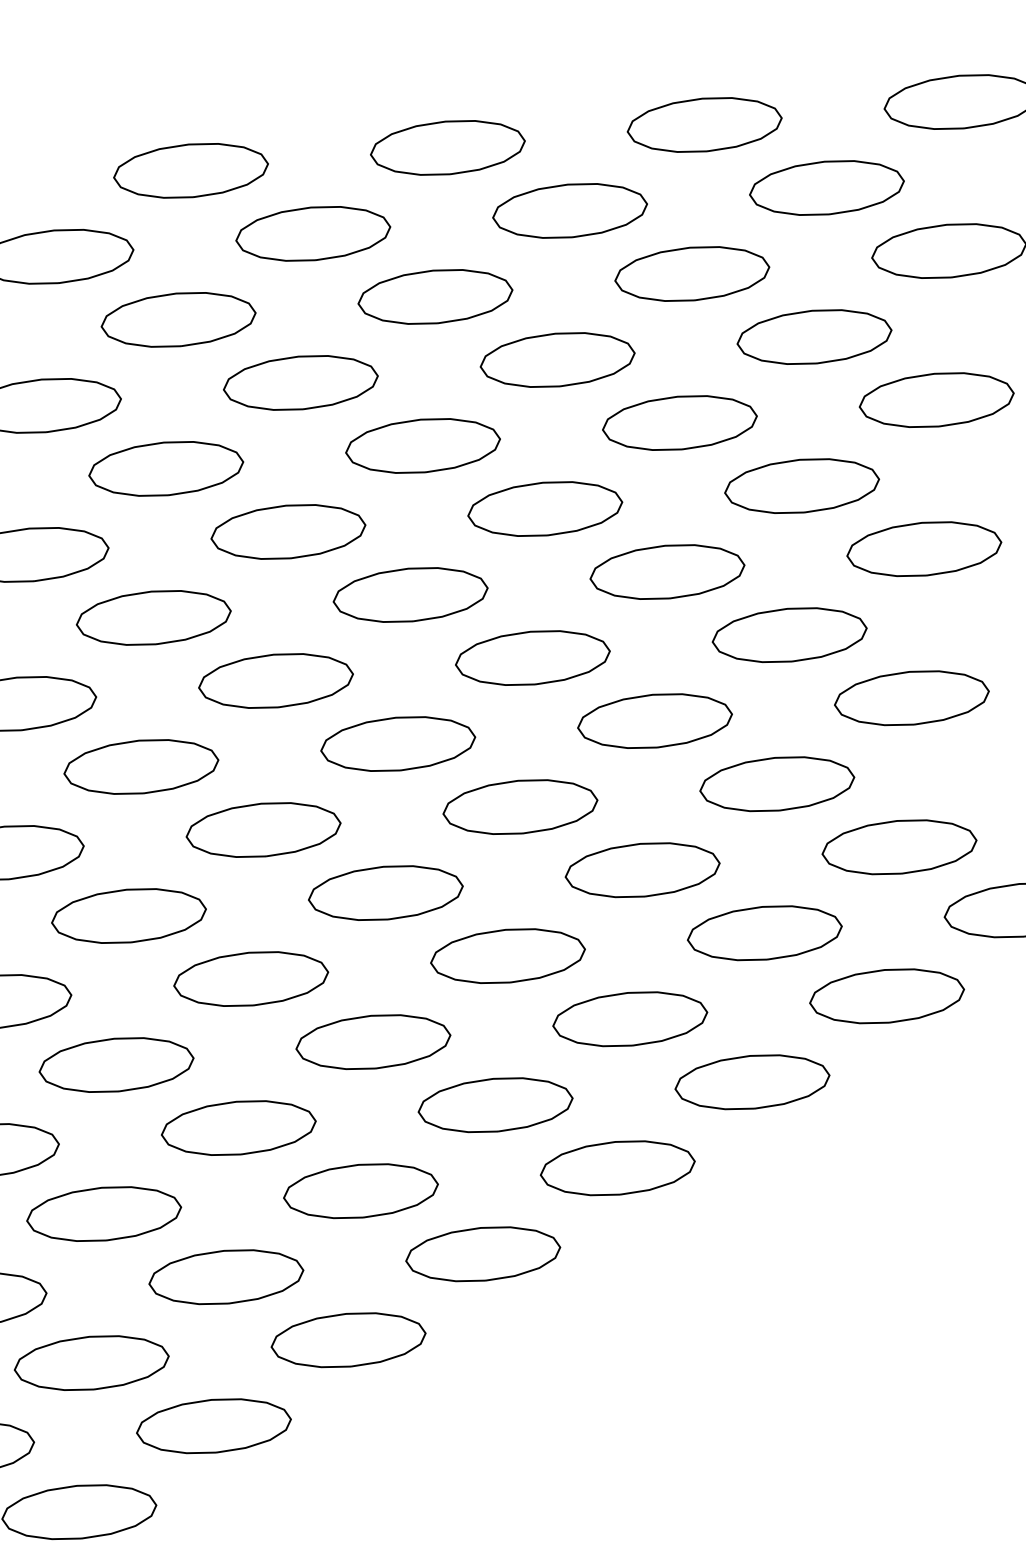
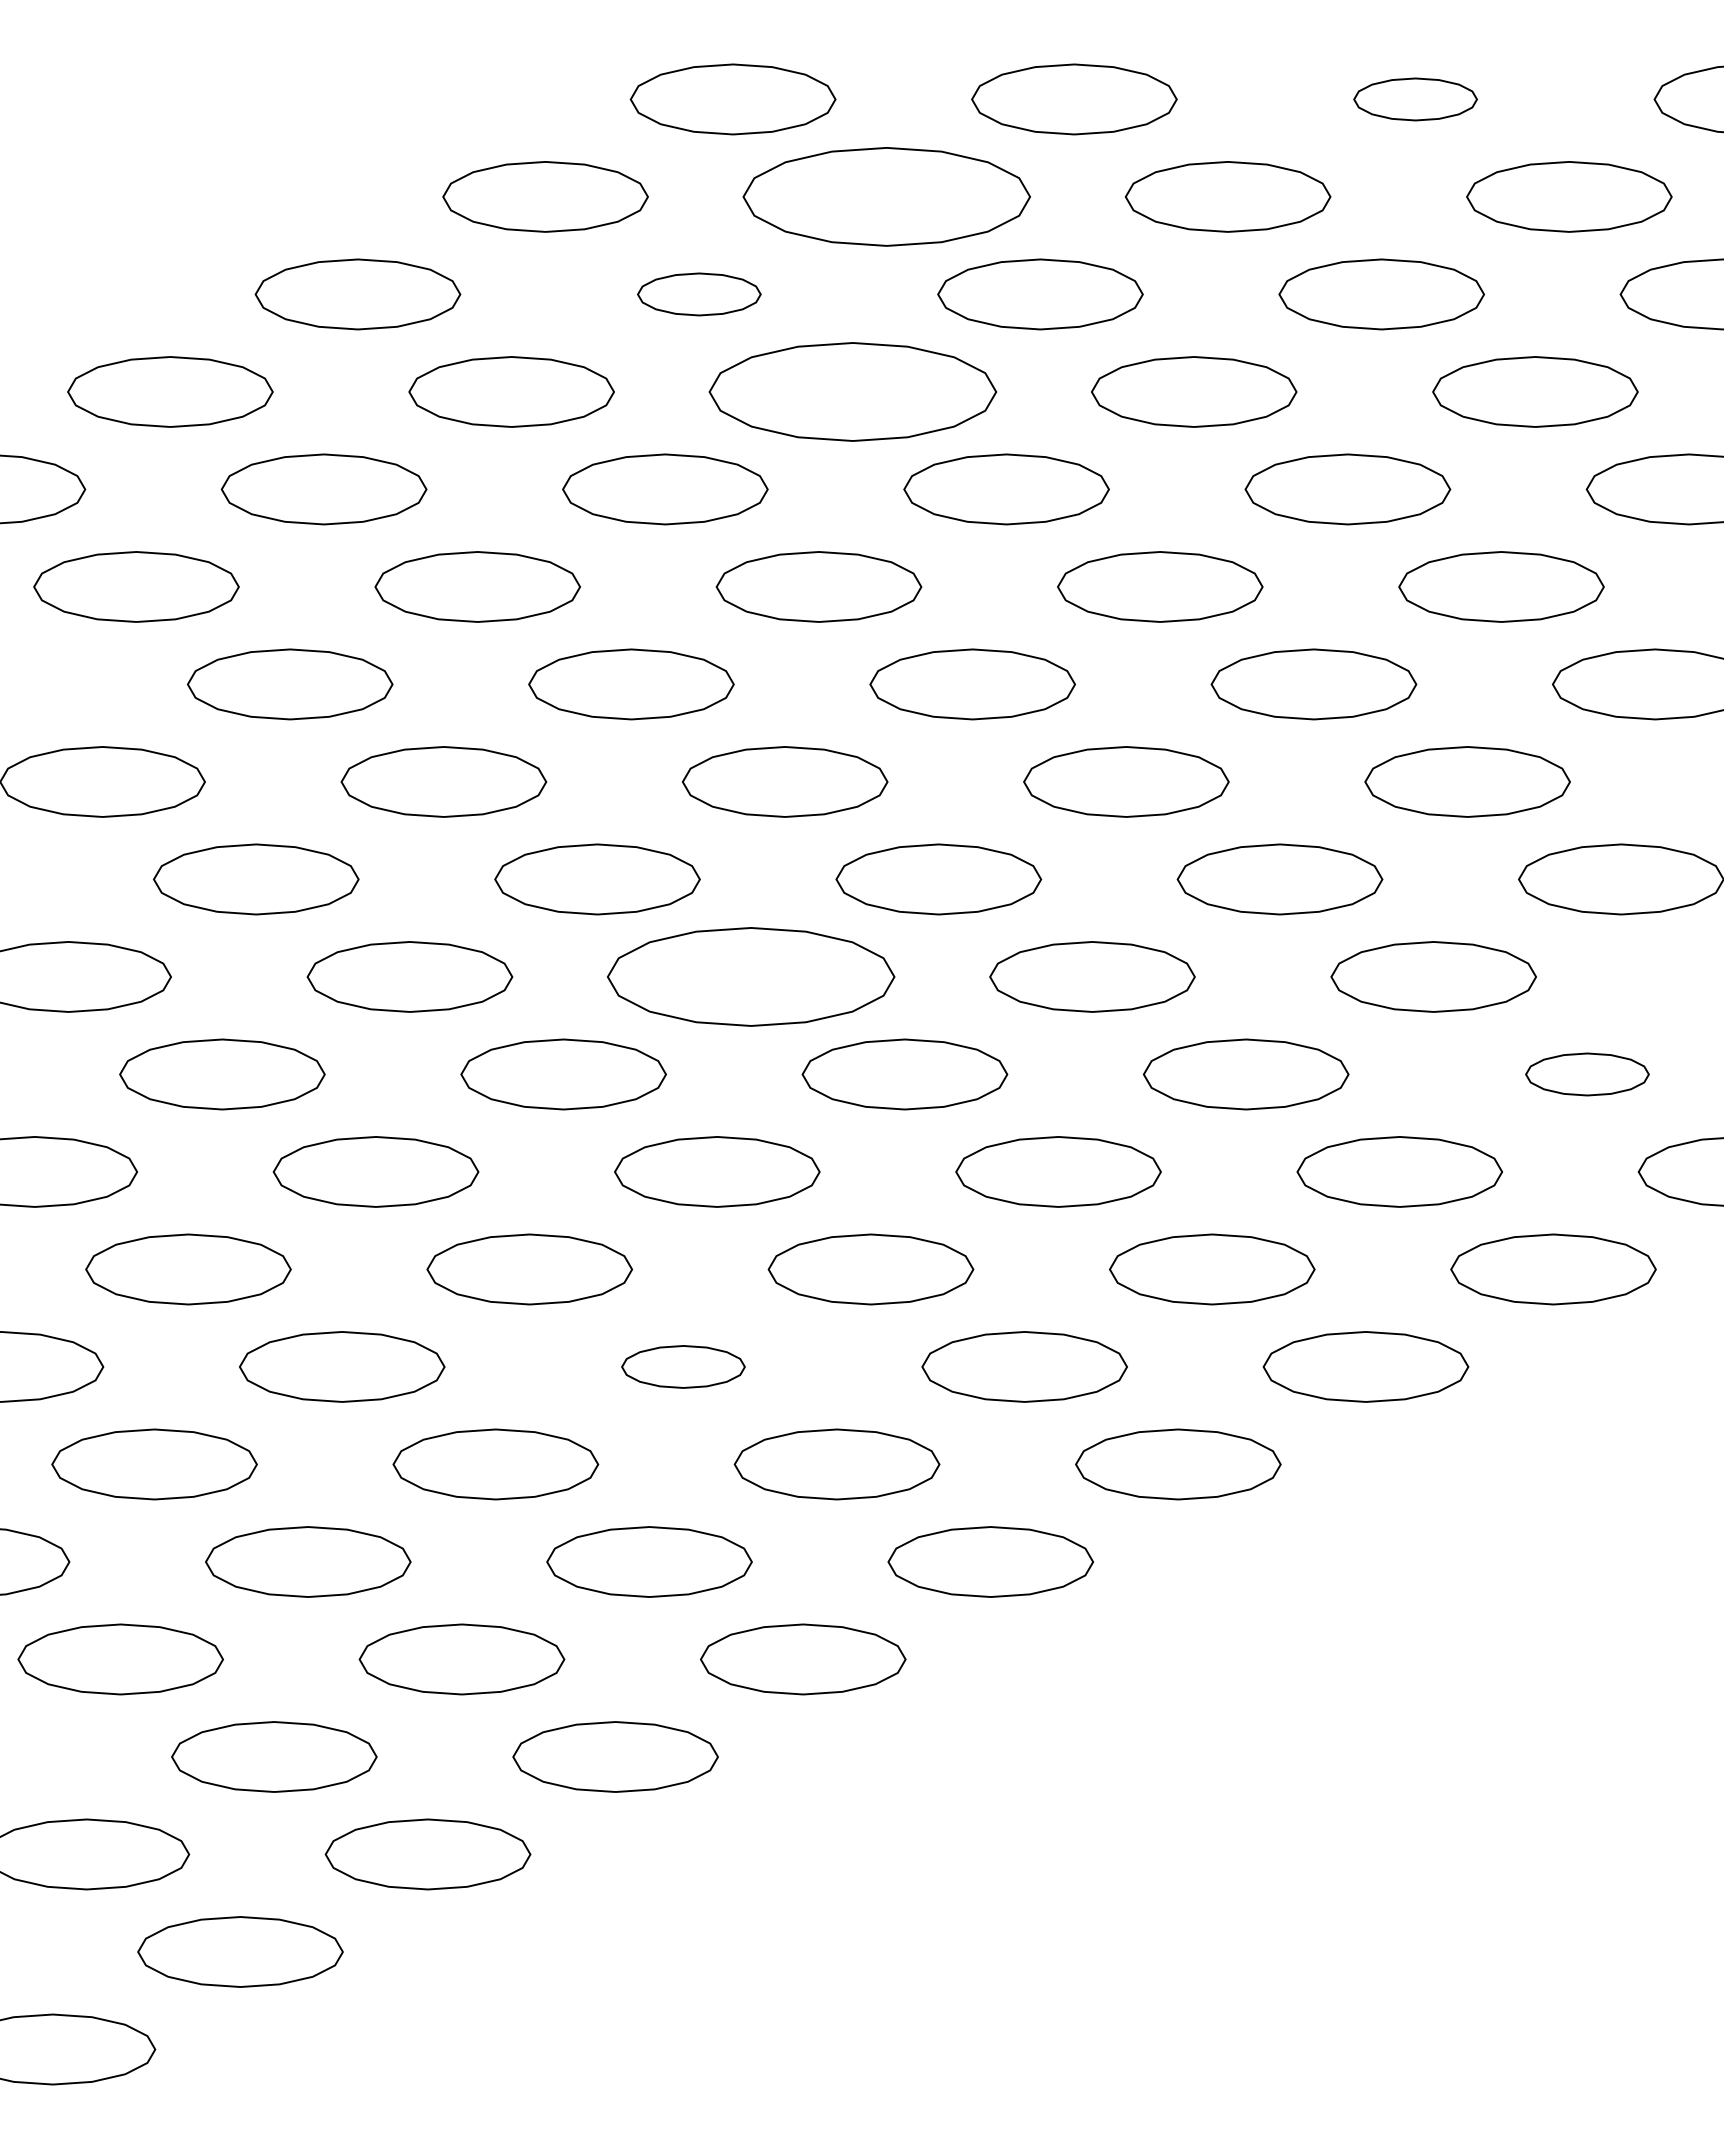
part: (704, 125) -> (1415, 99), size x0.6
part: (312, 233) -> (886, 196), size x1.4
part: (178, 319) -> (699, 294), size x0.6
part: (300, 382) -> (852, 391), size x1.4
part: (263, 829) -> (751, 976), size x1.4
part: (899, 847) -> (1587, 1074), size x0.6
part: (238, 1127) -> (683, 1366), size x0.6

